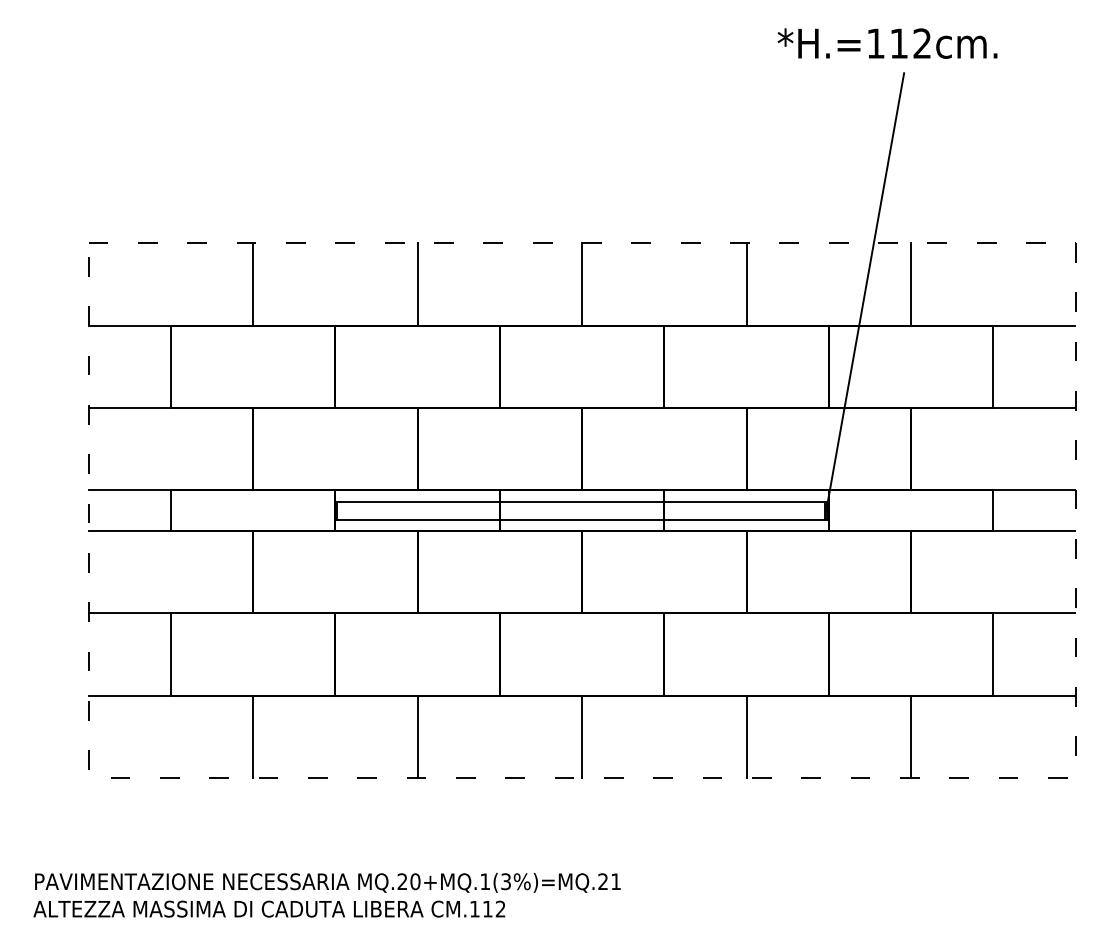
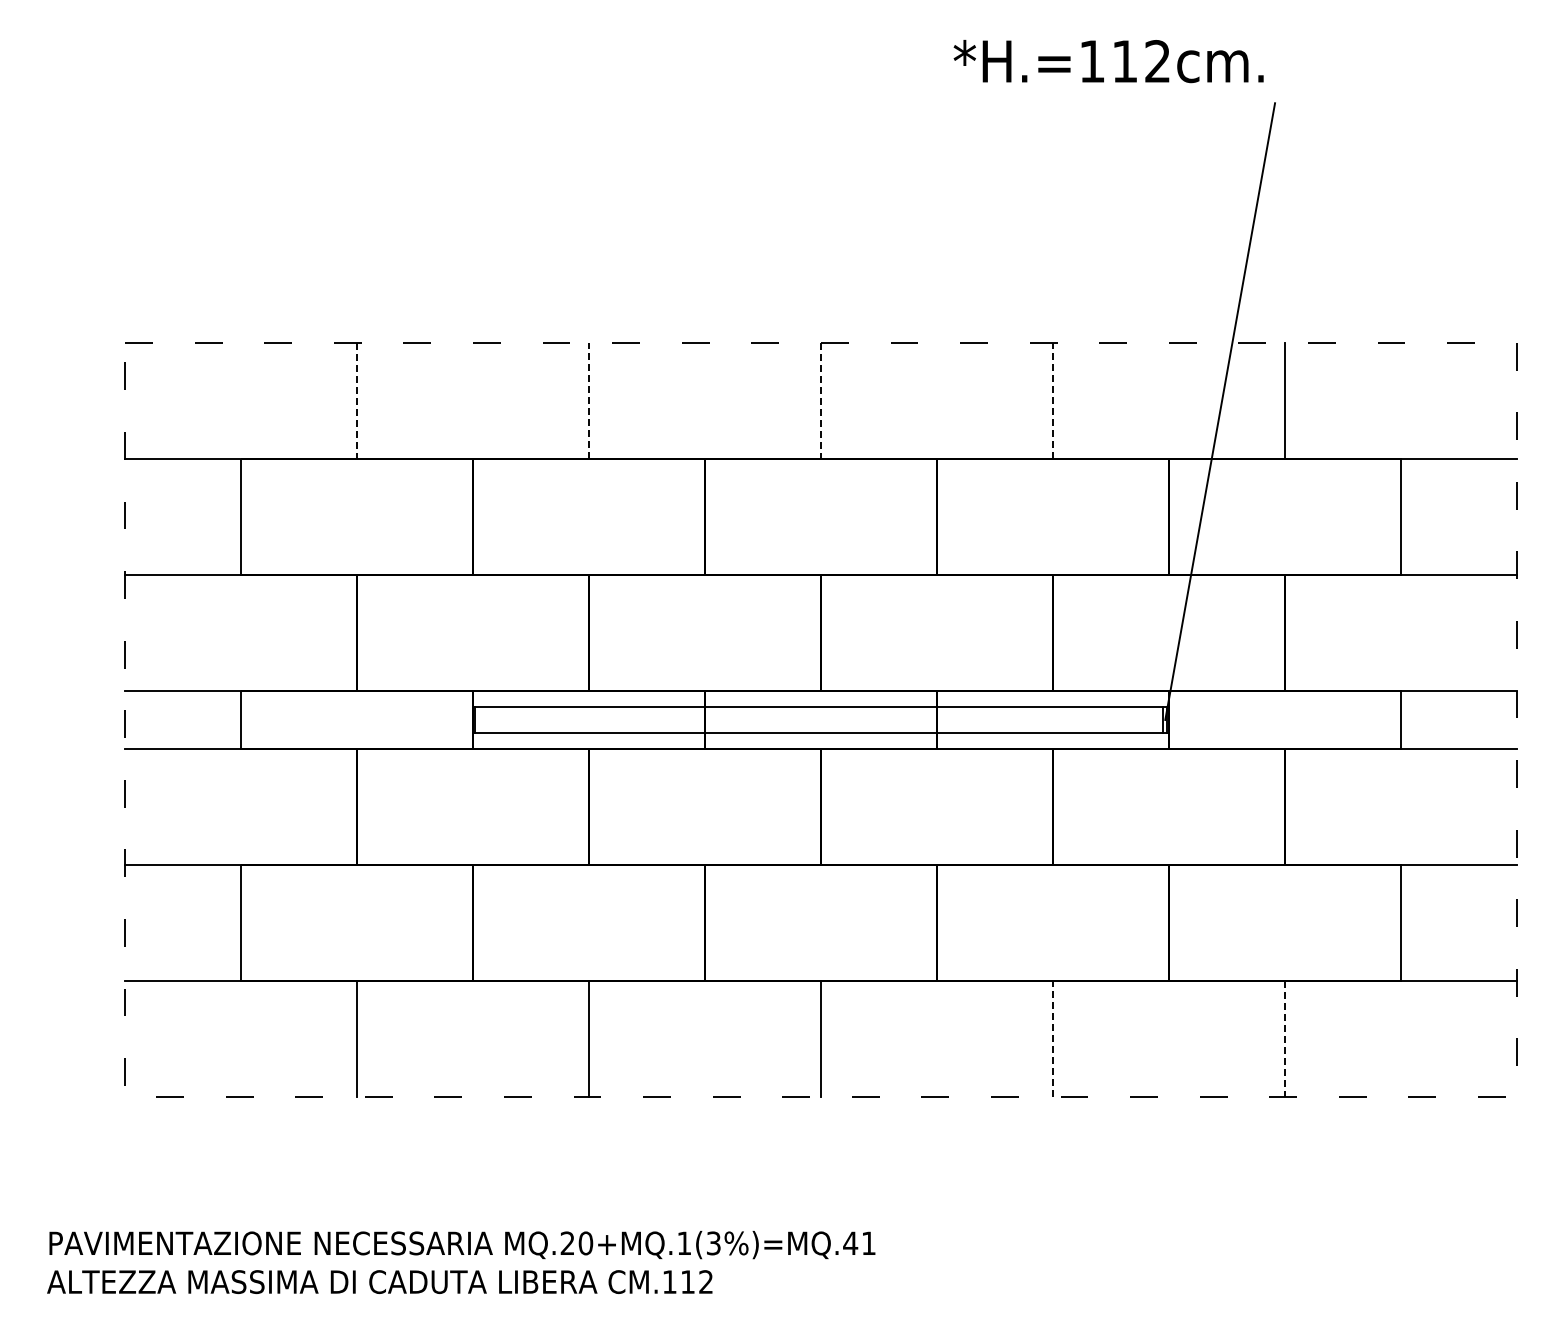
text: (887, 43) -> (1108, 61), moved
line: (253, 284) -> (357, 401), solid -> dashed
line: (417, 284) -> (589, 401), solid -> dashed
line: (581, 284) -> (820, 401), solid -> dashed
line: (746, 284) -> (1052, 401), solid -> dashed
line: (746, 736) -> (1052, 1038), solid -> dashed
line: (910, 736) -> (1284, 1038), solid -> dashed
text: (603, 881) -> (850, 1242), MQ.20+MQ.1(3%)=MQ.21 -> MQ.20+MQ.1(3%)=MQ.41

